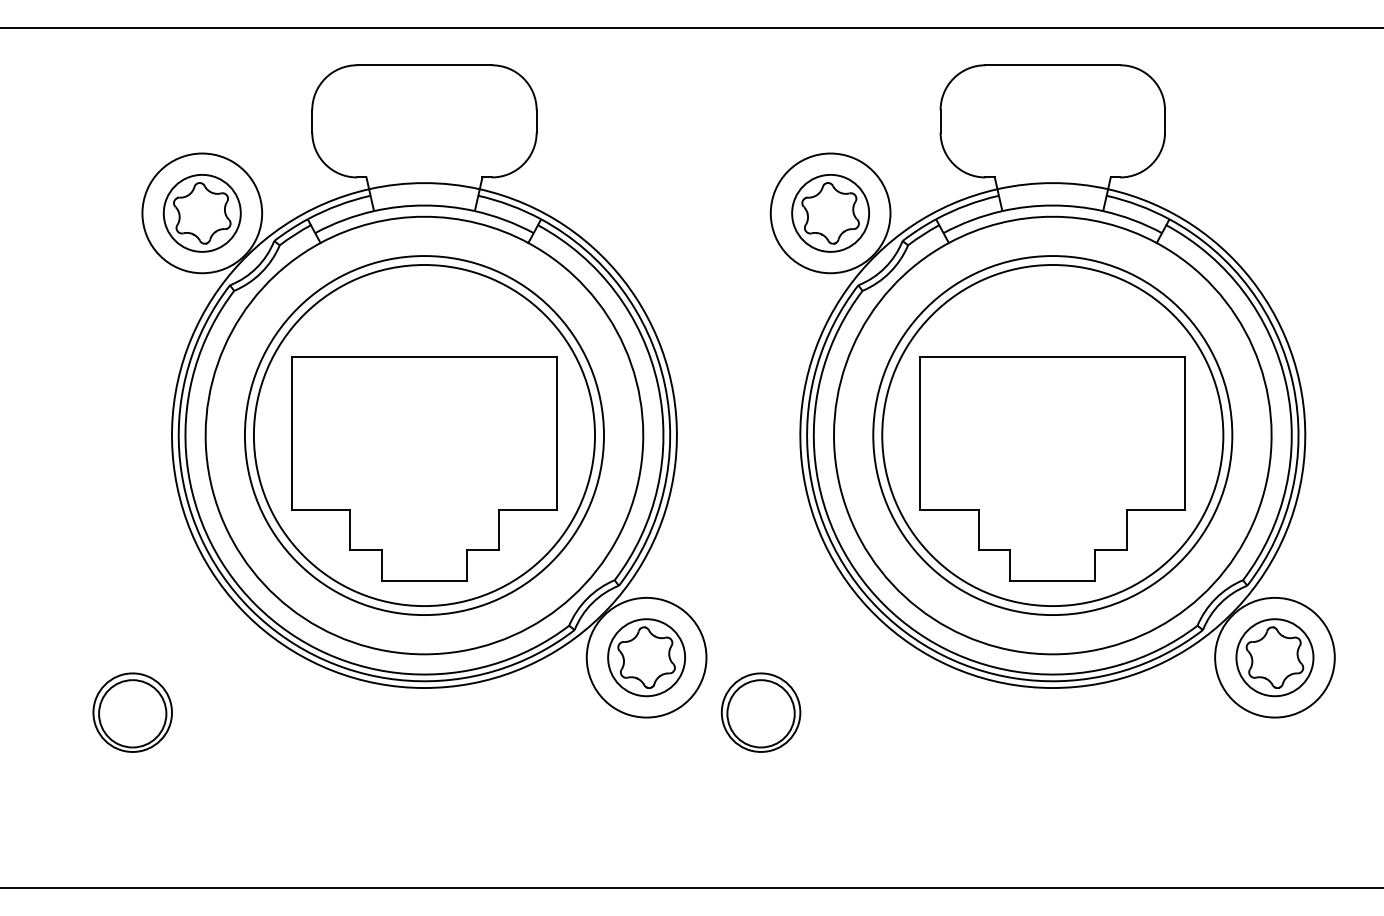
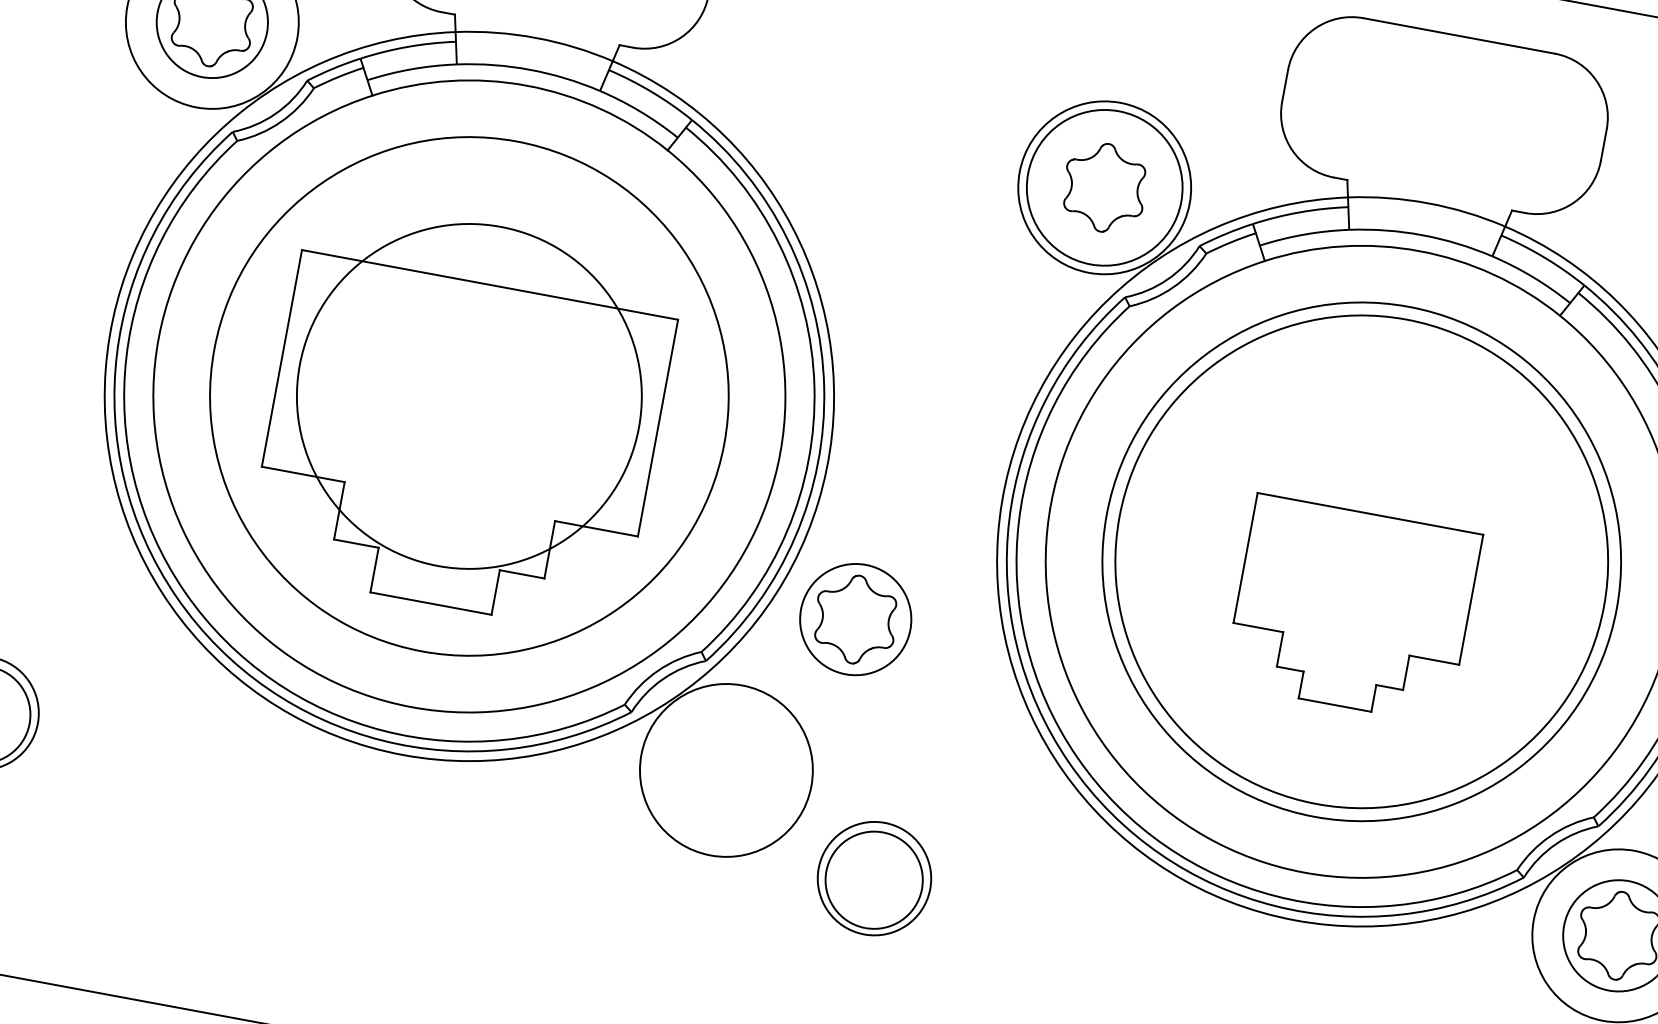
circle: (830, 212) -> (1104, 186), size x1.4
circle: (424, 435) -> (469, 396), size x0.7
part: (1052, 468) -> (1352, 608), size x0.6
part: (646, 657) -> (855, 619), moved

